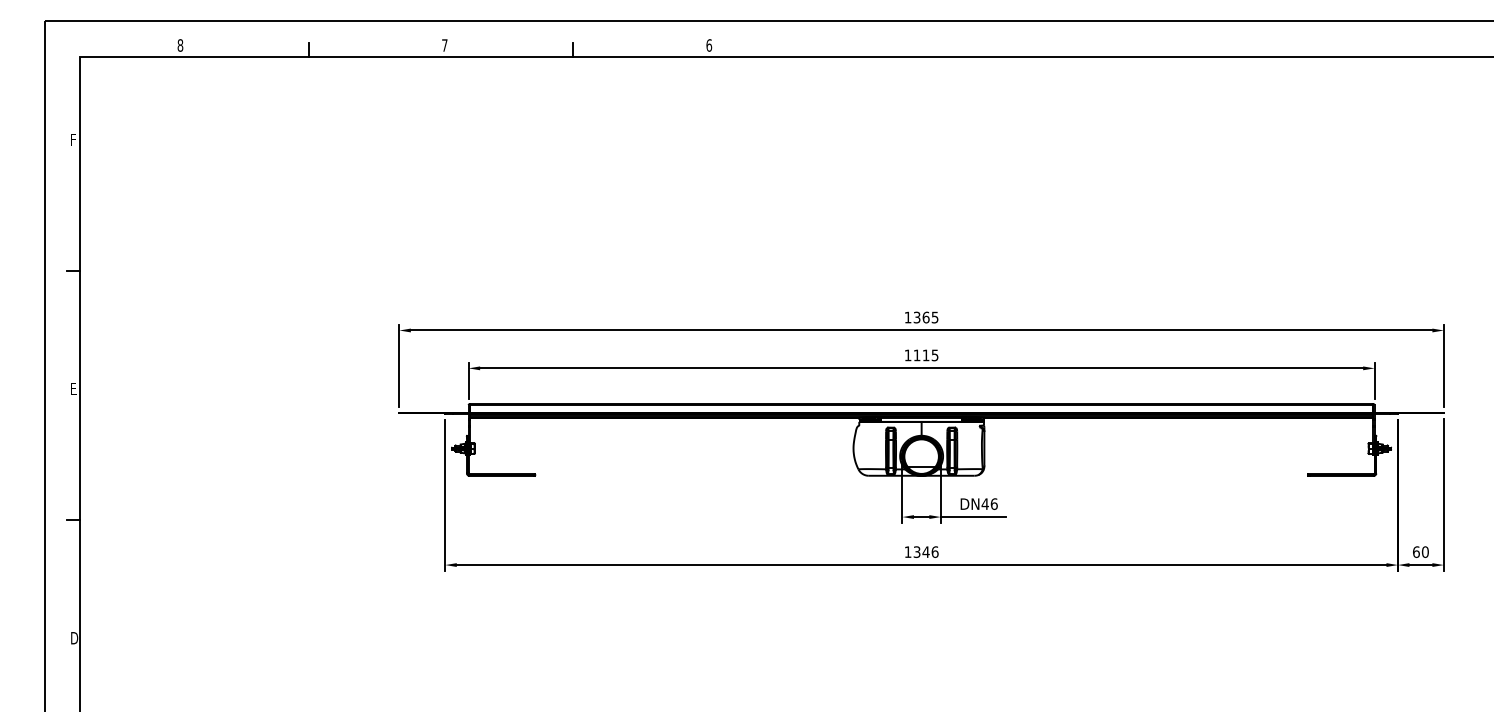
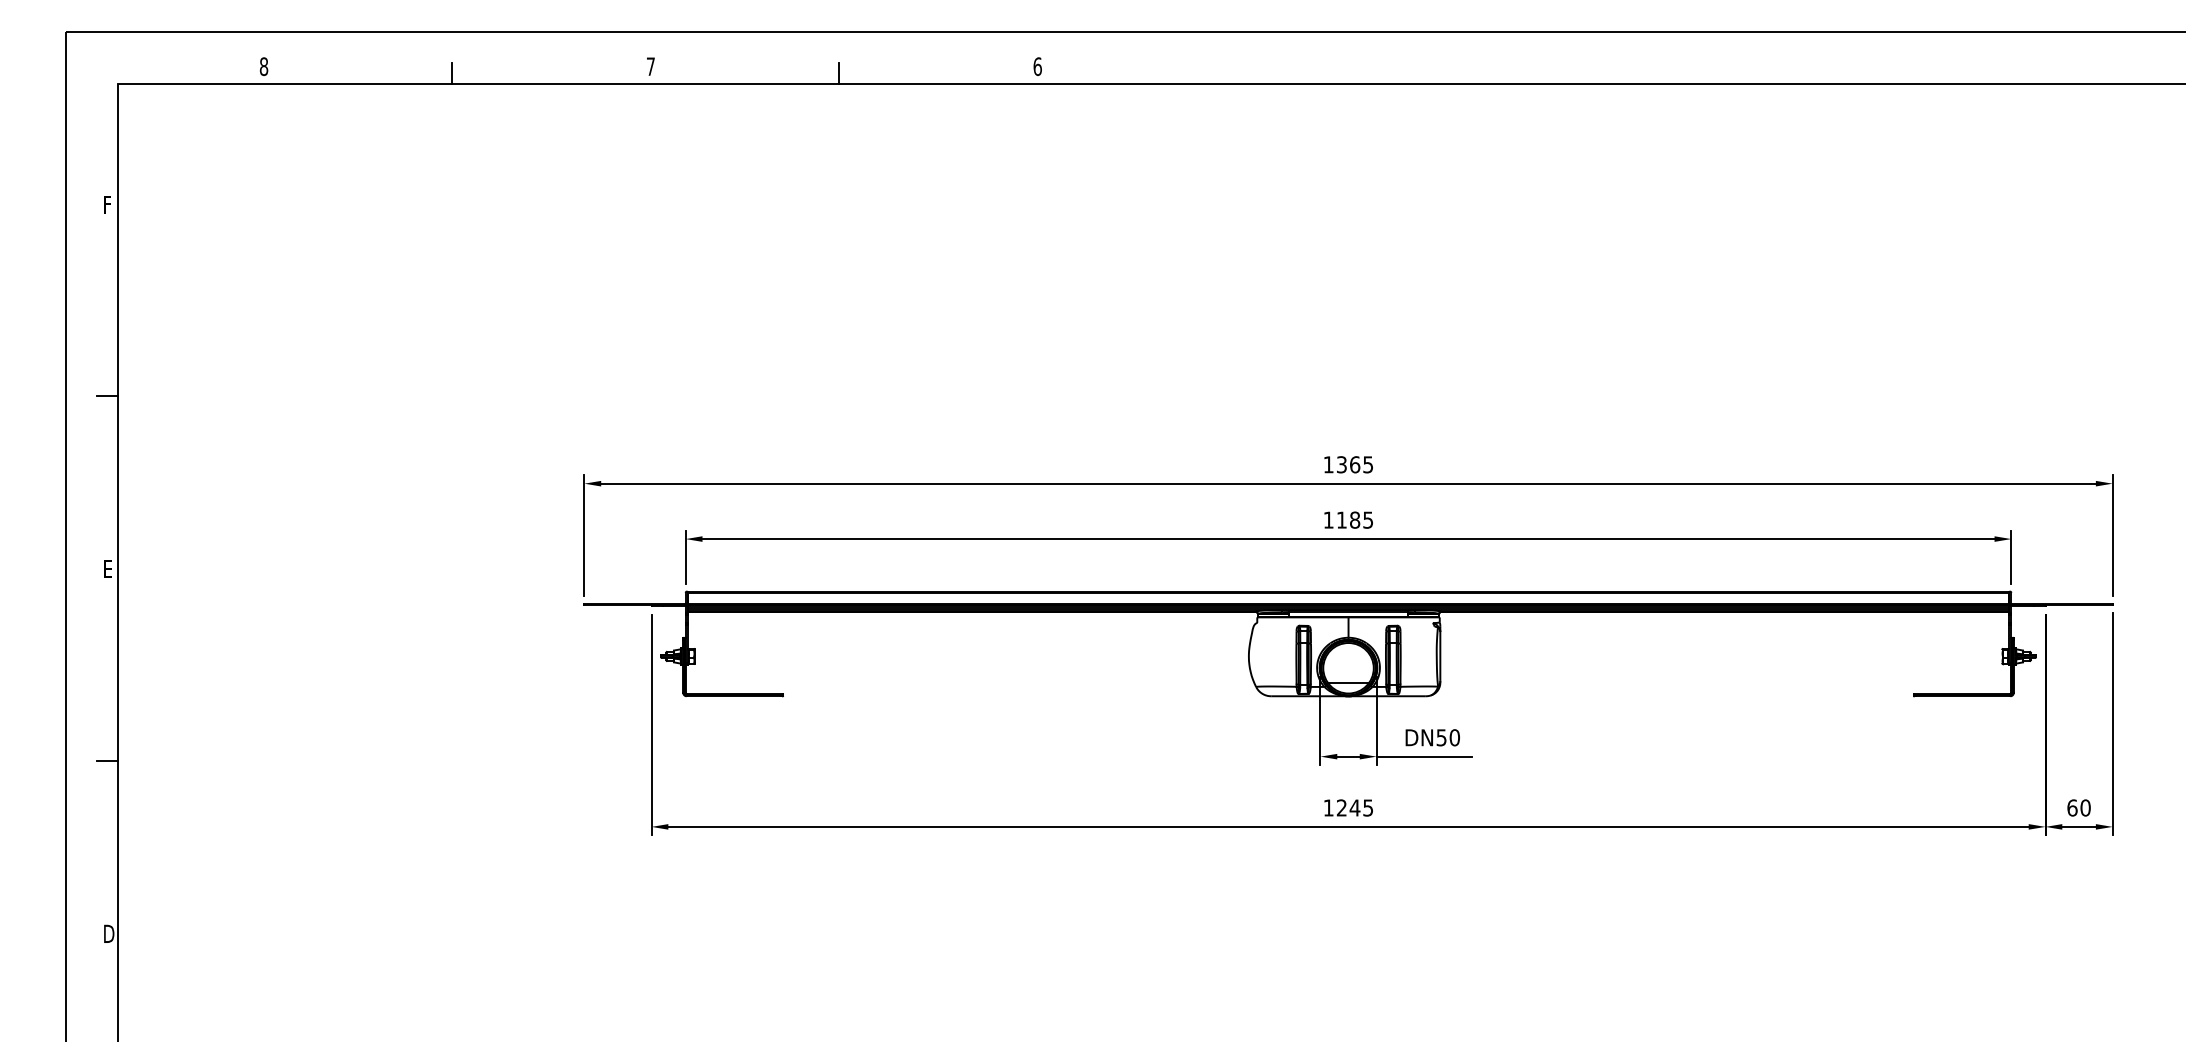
text: (925, 355) -> (1354, 520), 1115 -> 1185
text: (989, 504) -> (1447, 738), DN46 -> DN50
text: (925, 551) -> (1354, 807), 1346 -> 1245

